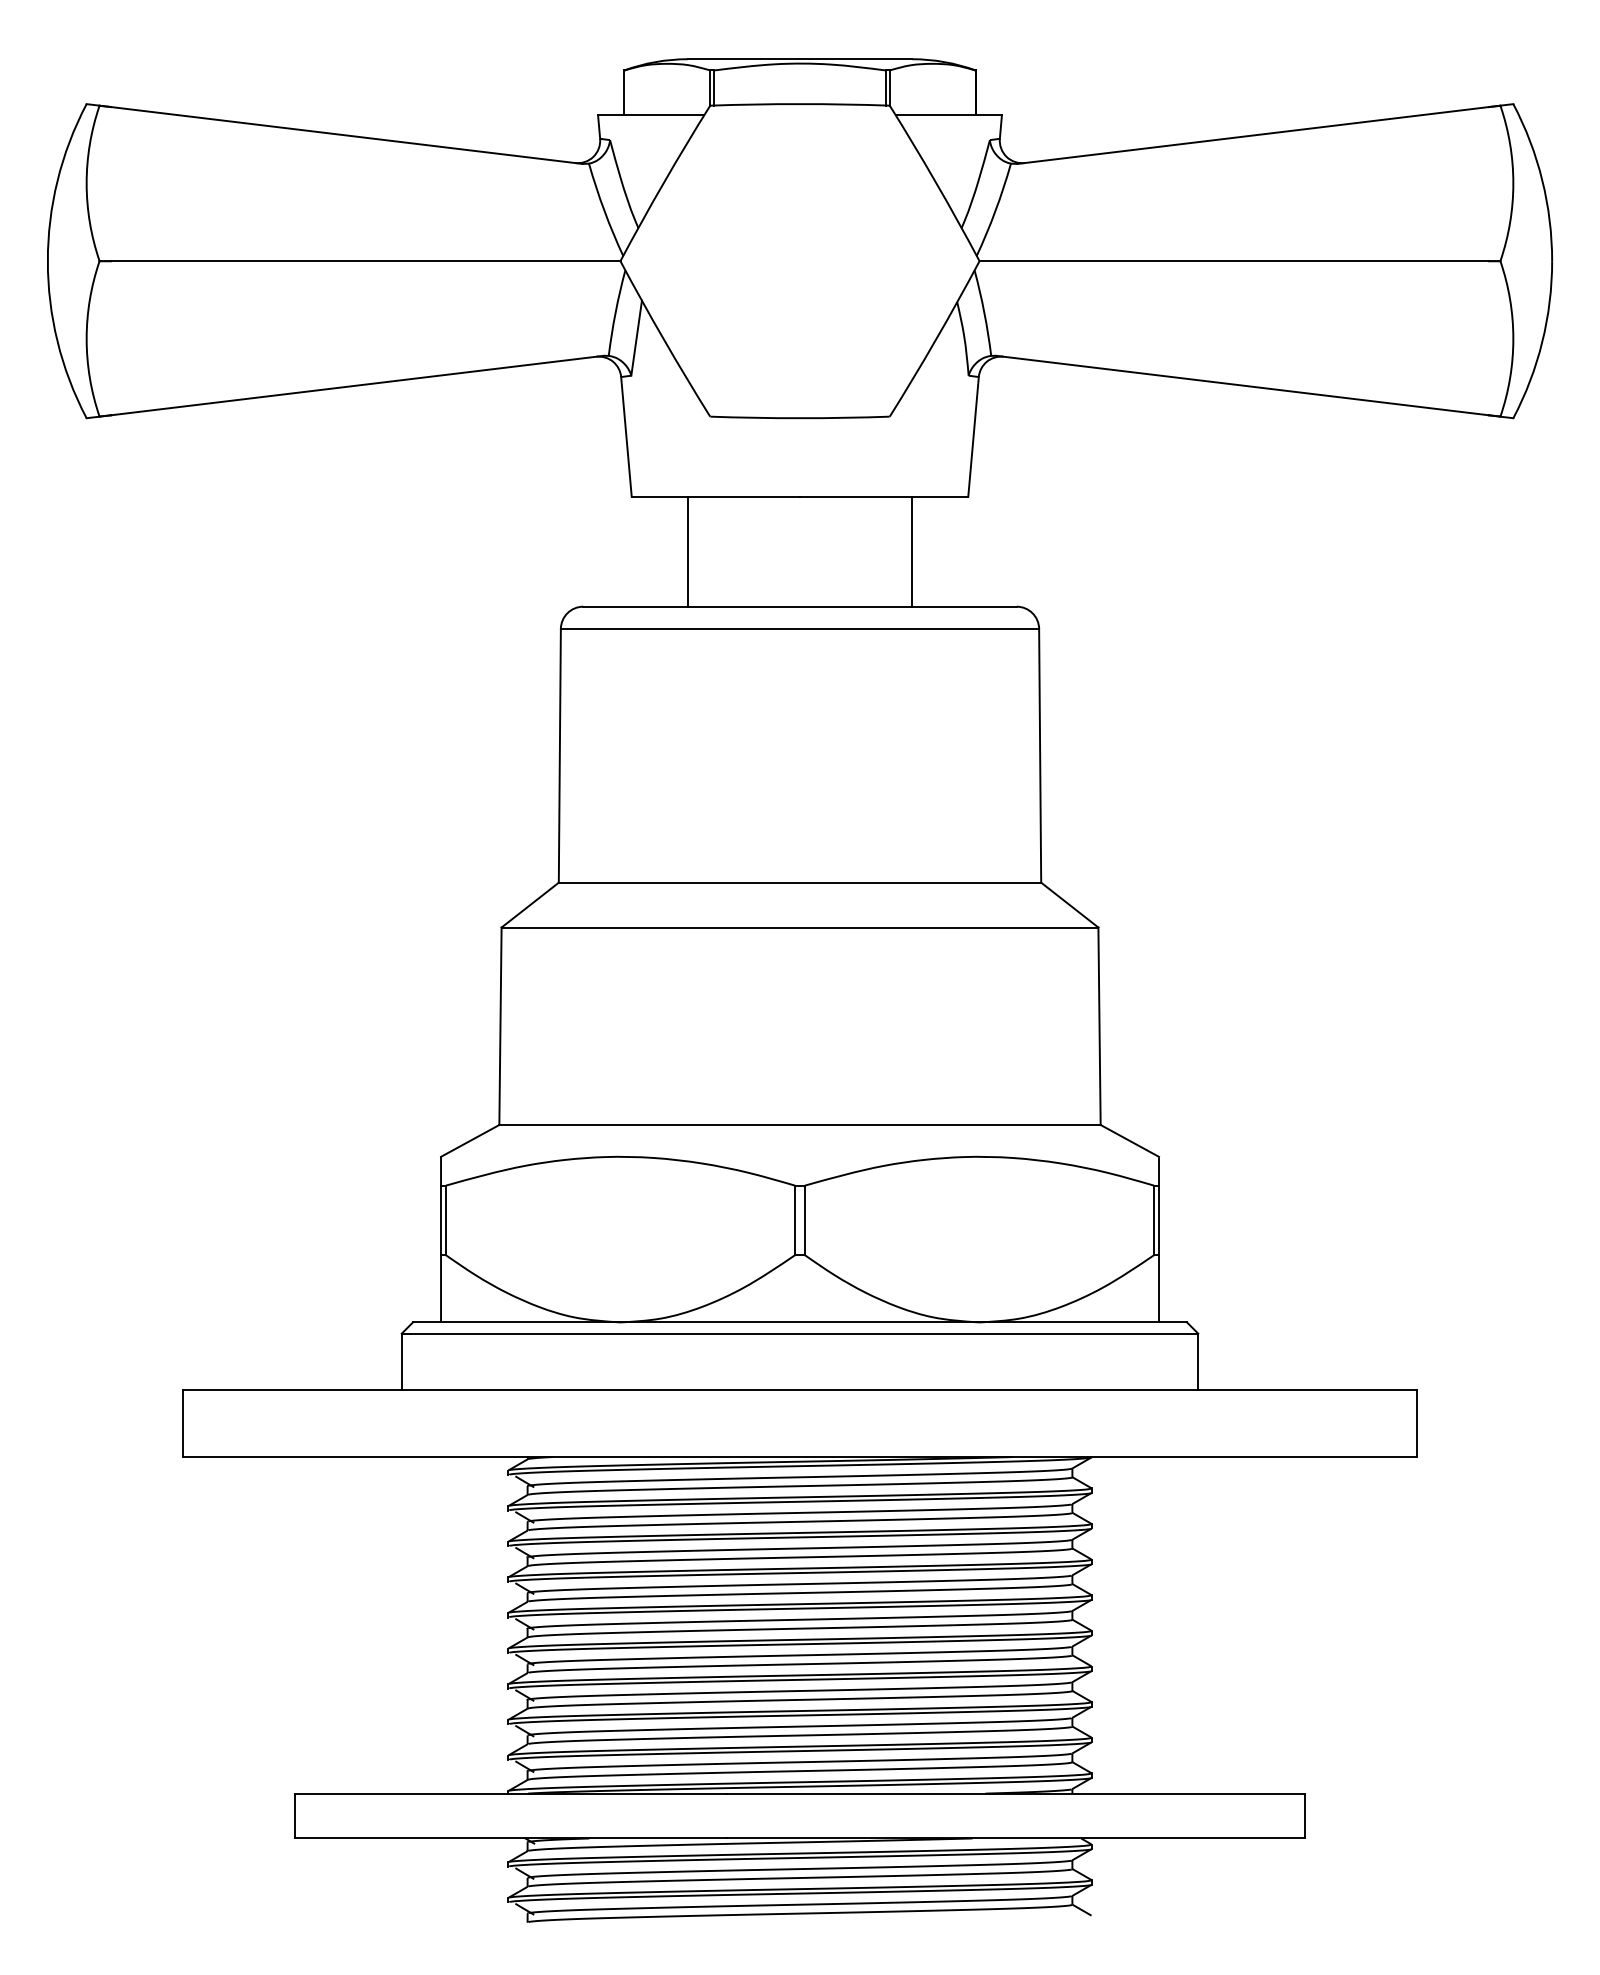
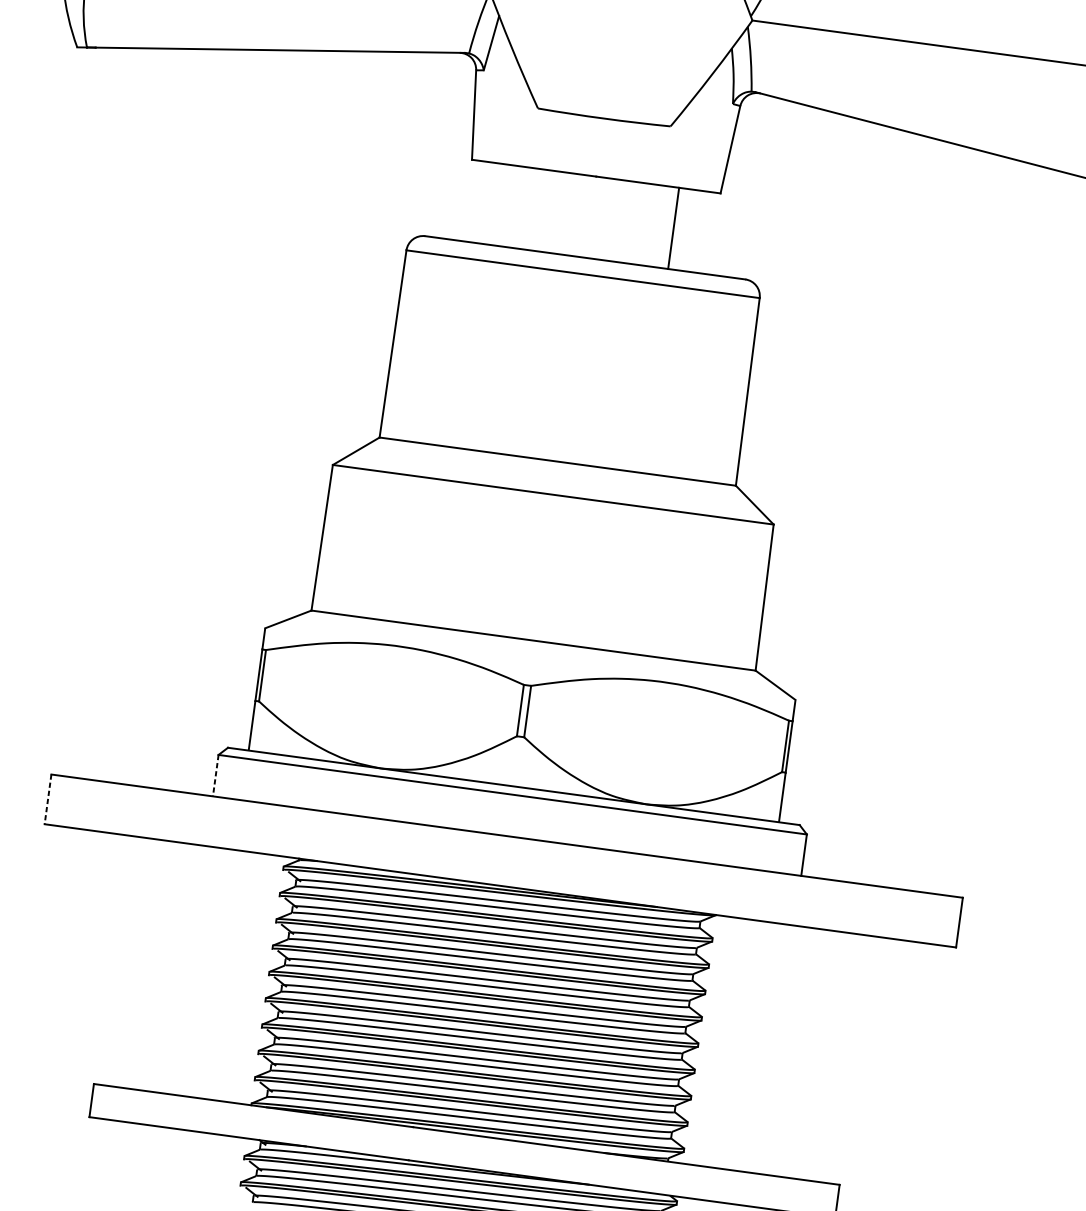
line: (687, 551) -> (507, 205), removed
line: (401, 1362) -> (215, 776), solid -> dashed
line: (183, 1423) -> (48, 799), solid -> dashed

